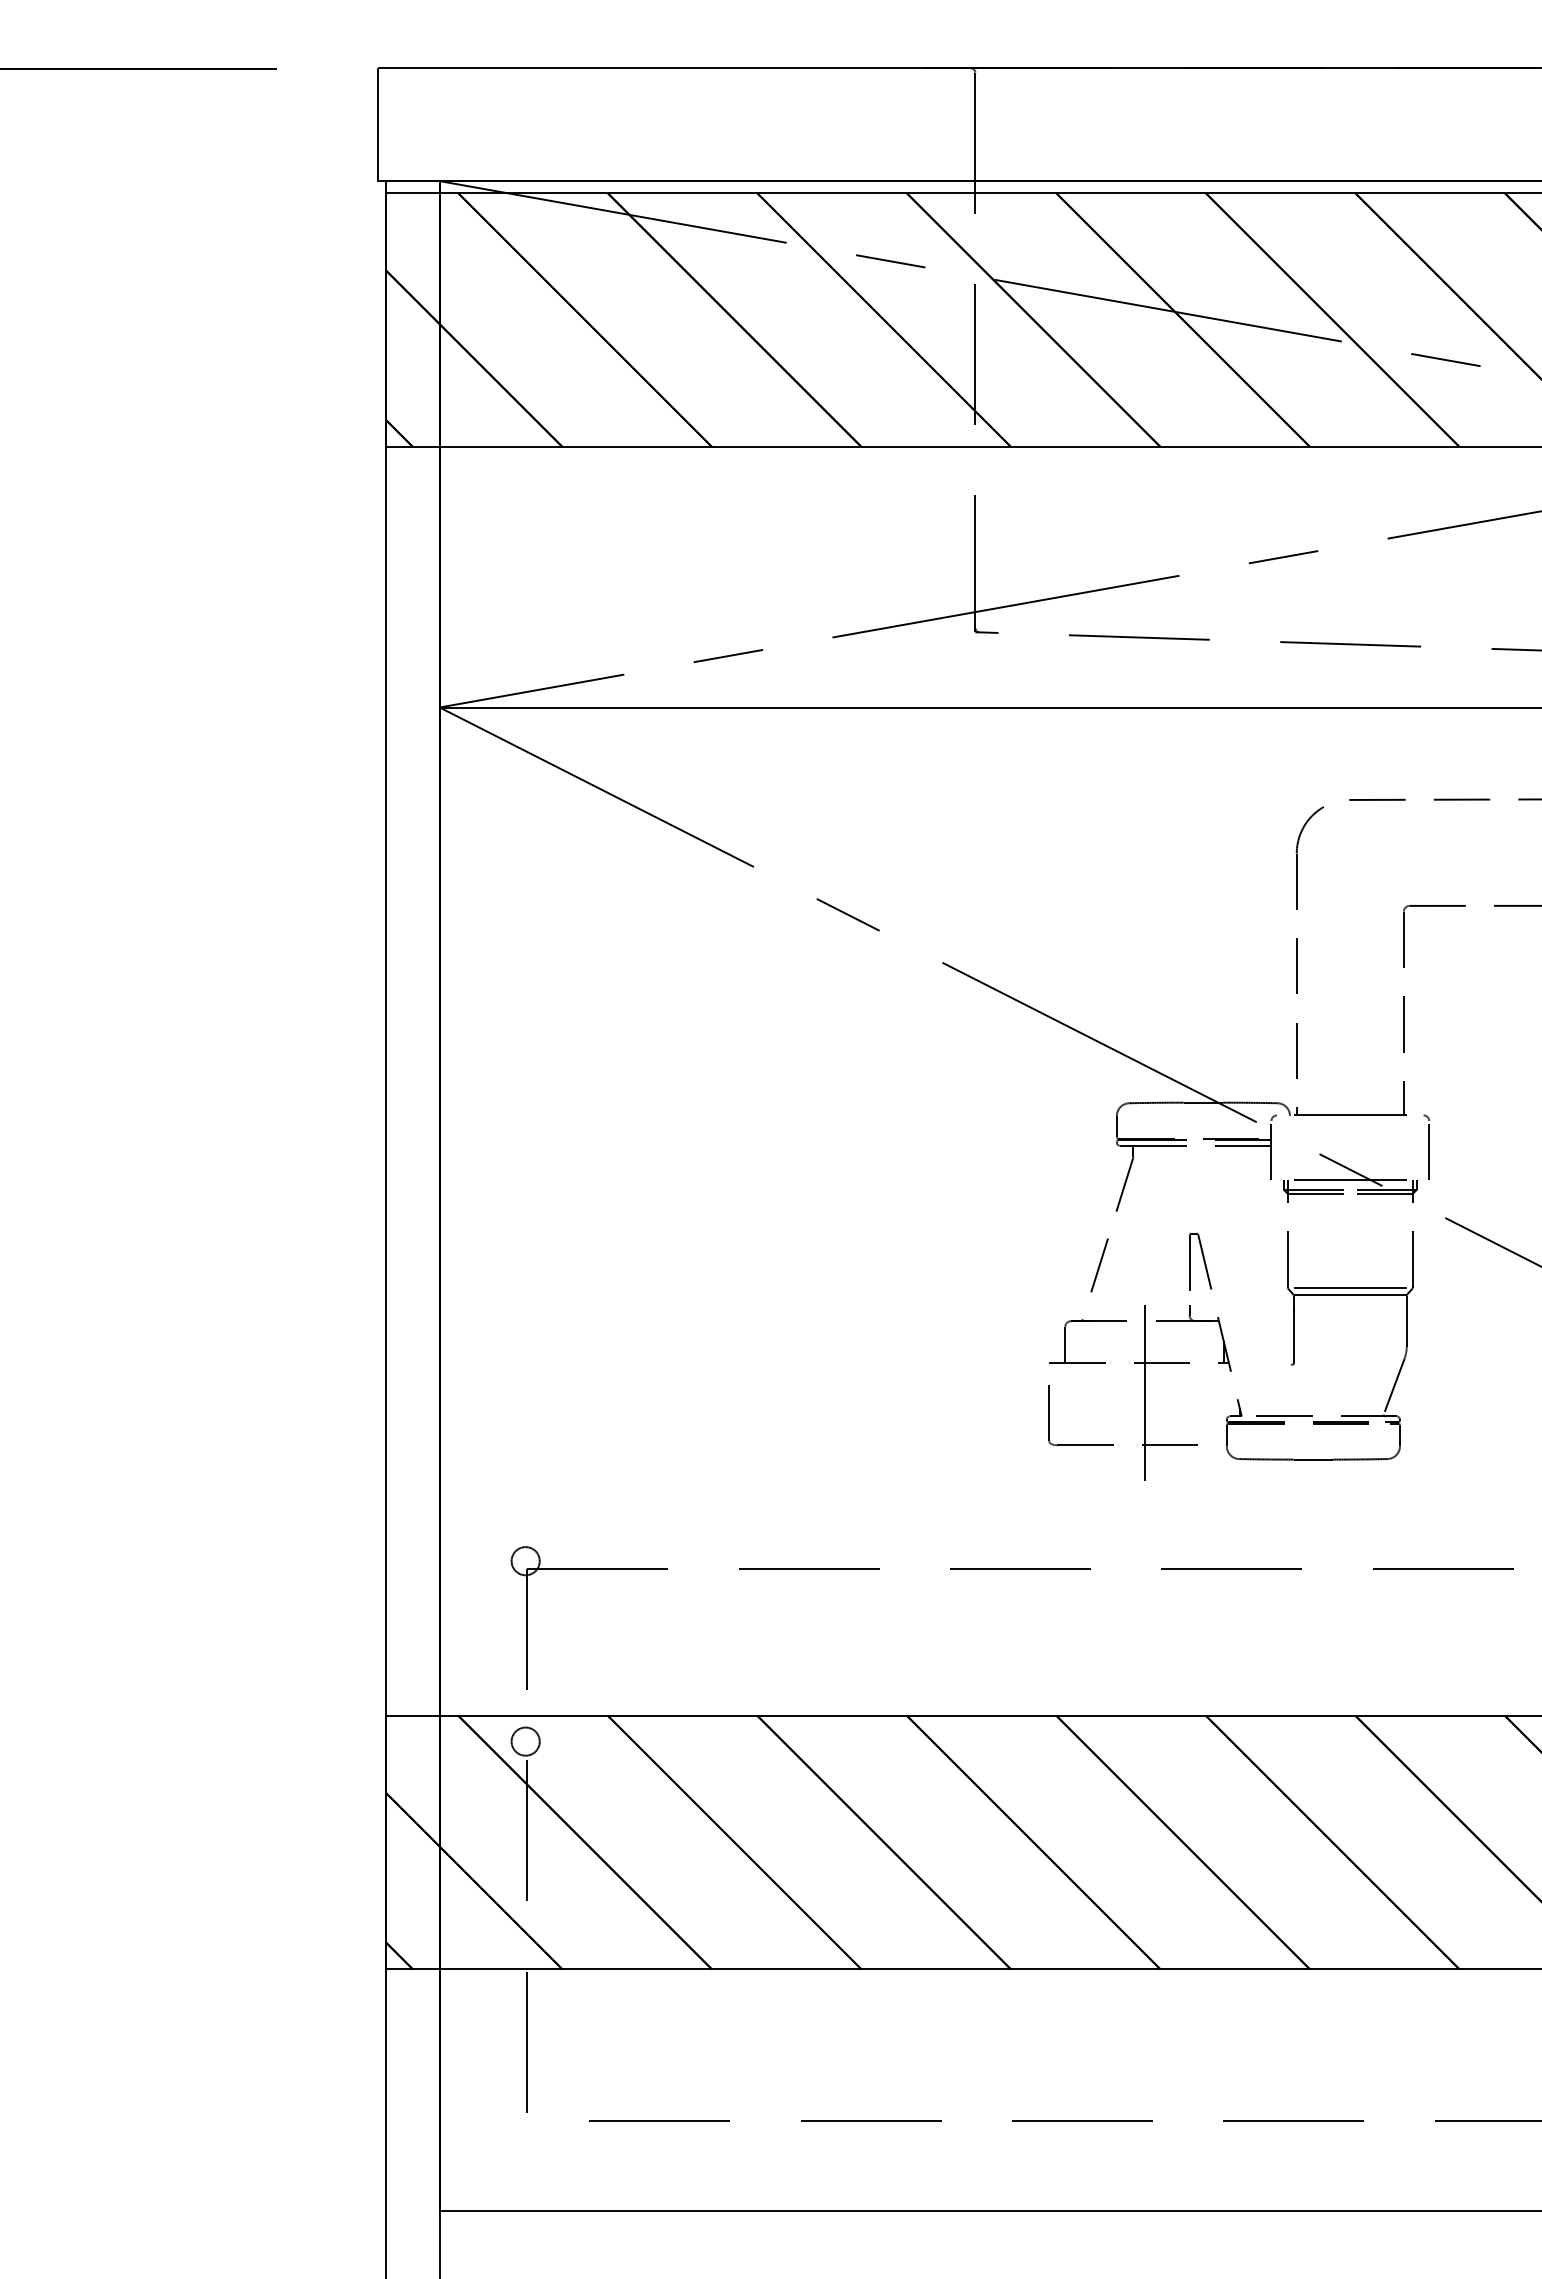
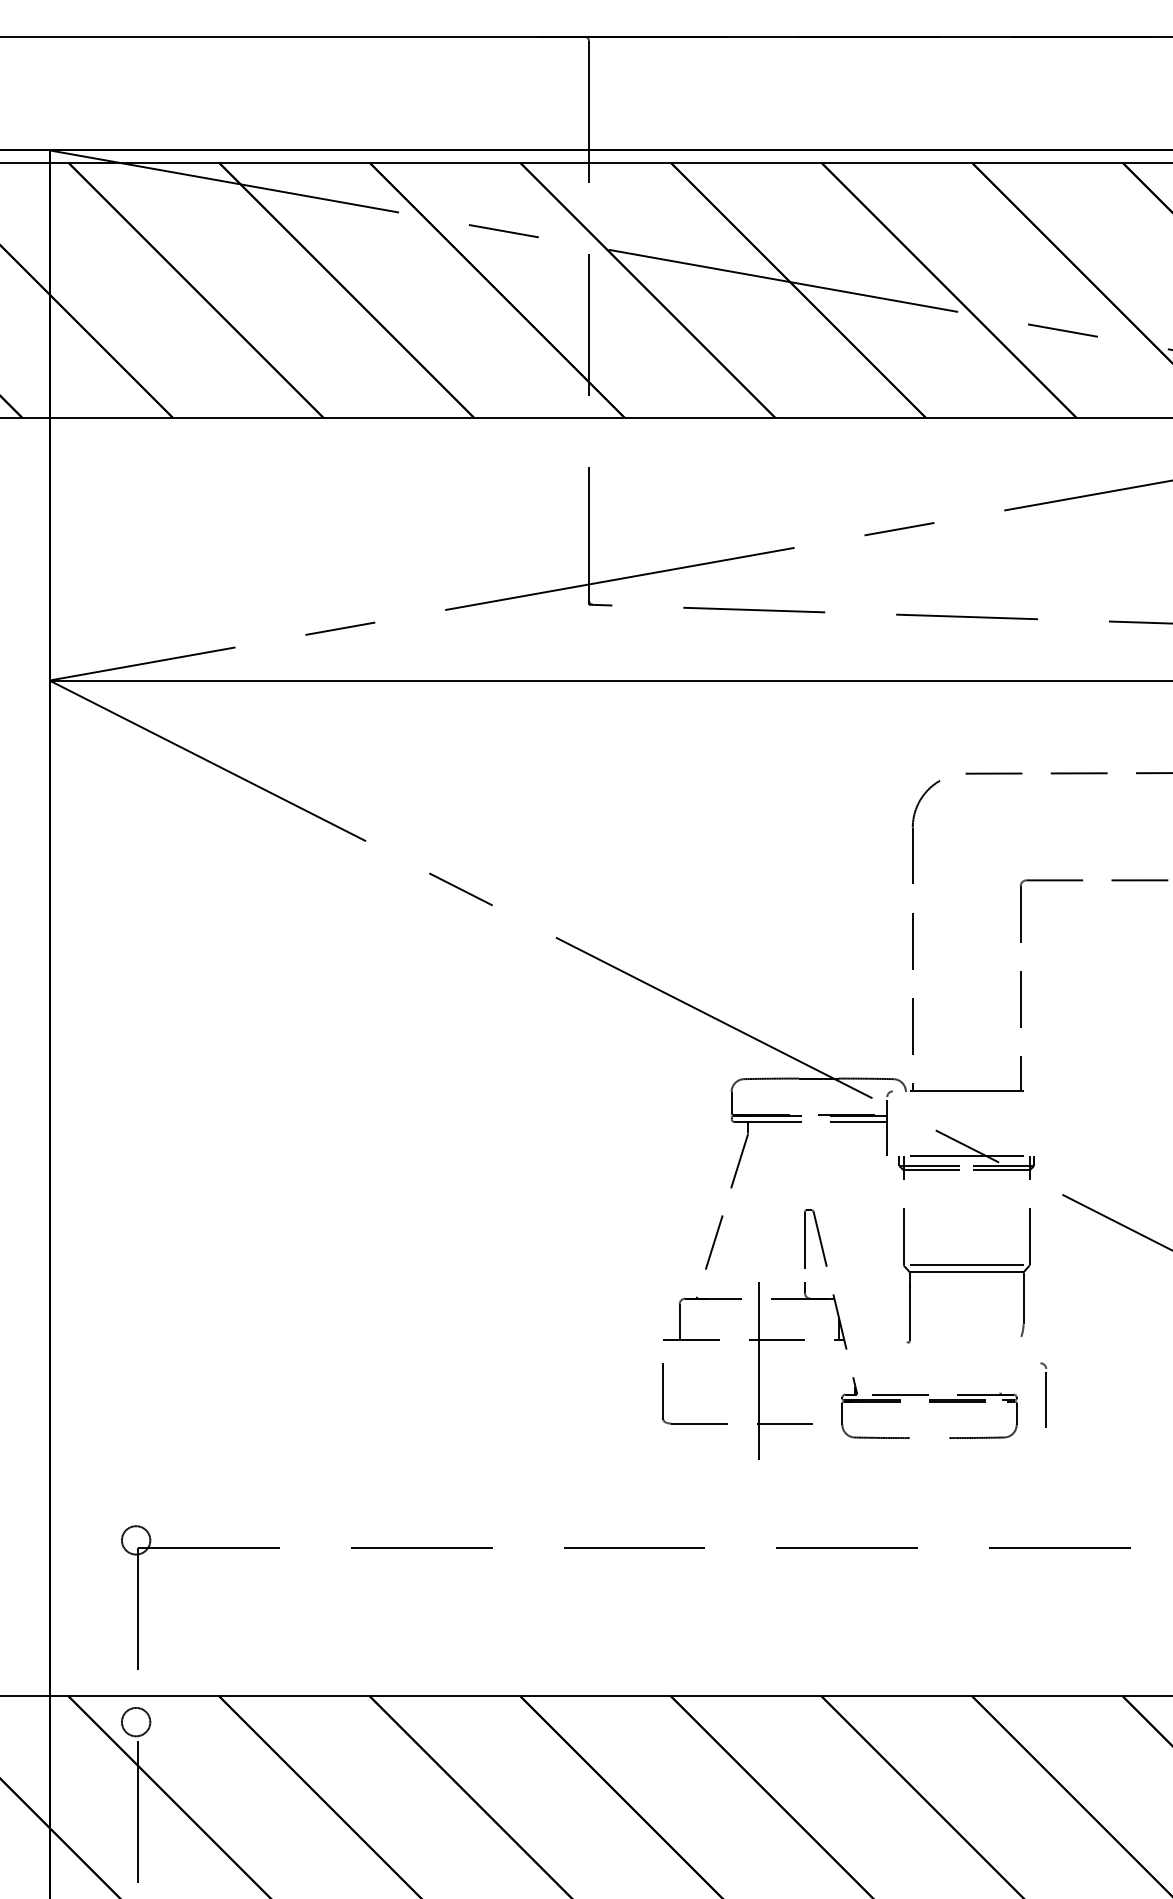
part: (1426, 1146) -> (1043, 1394), moved
line: (1393, 1386) -> (1010, 1364), removed
line: (1313, 1459) -> (929, 1437), removed

